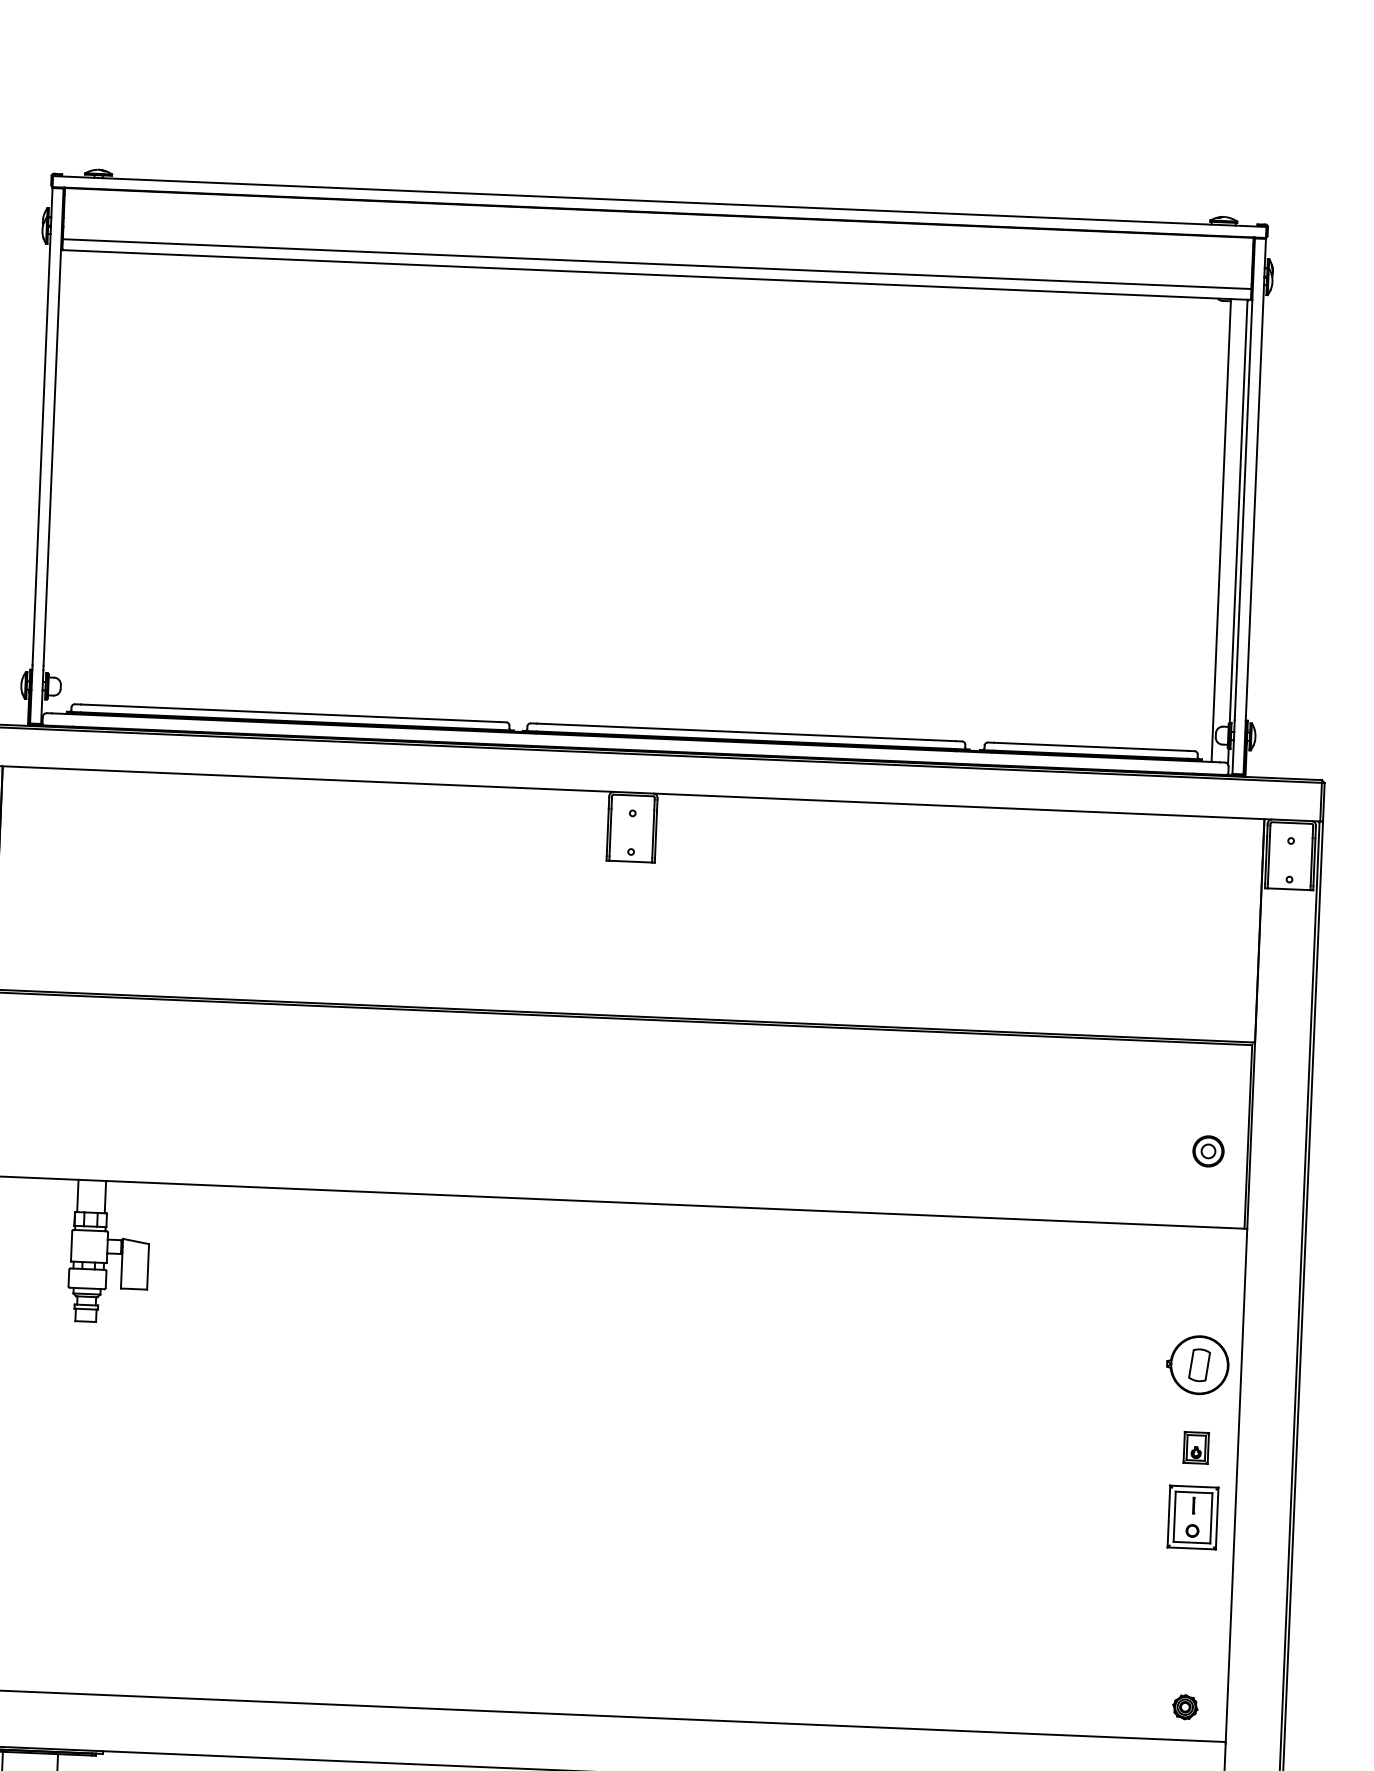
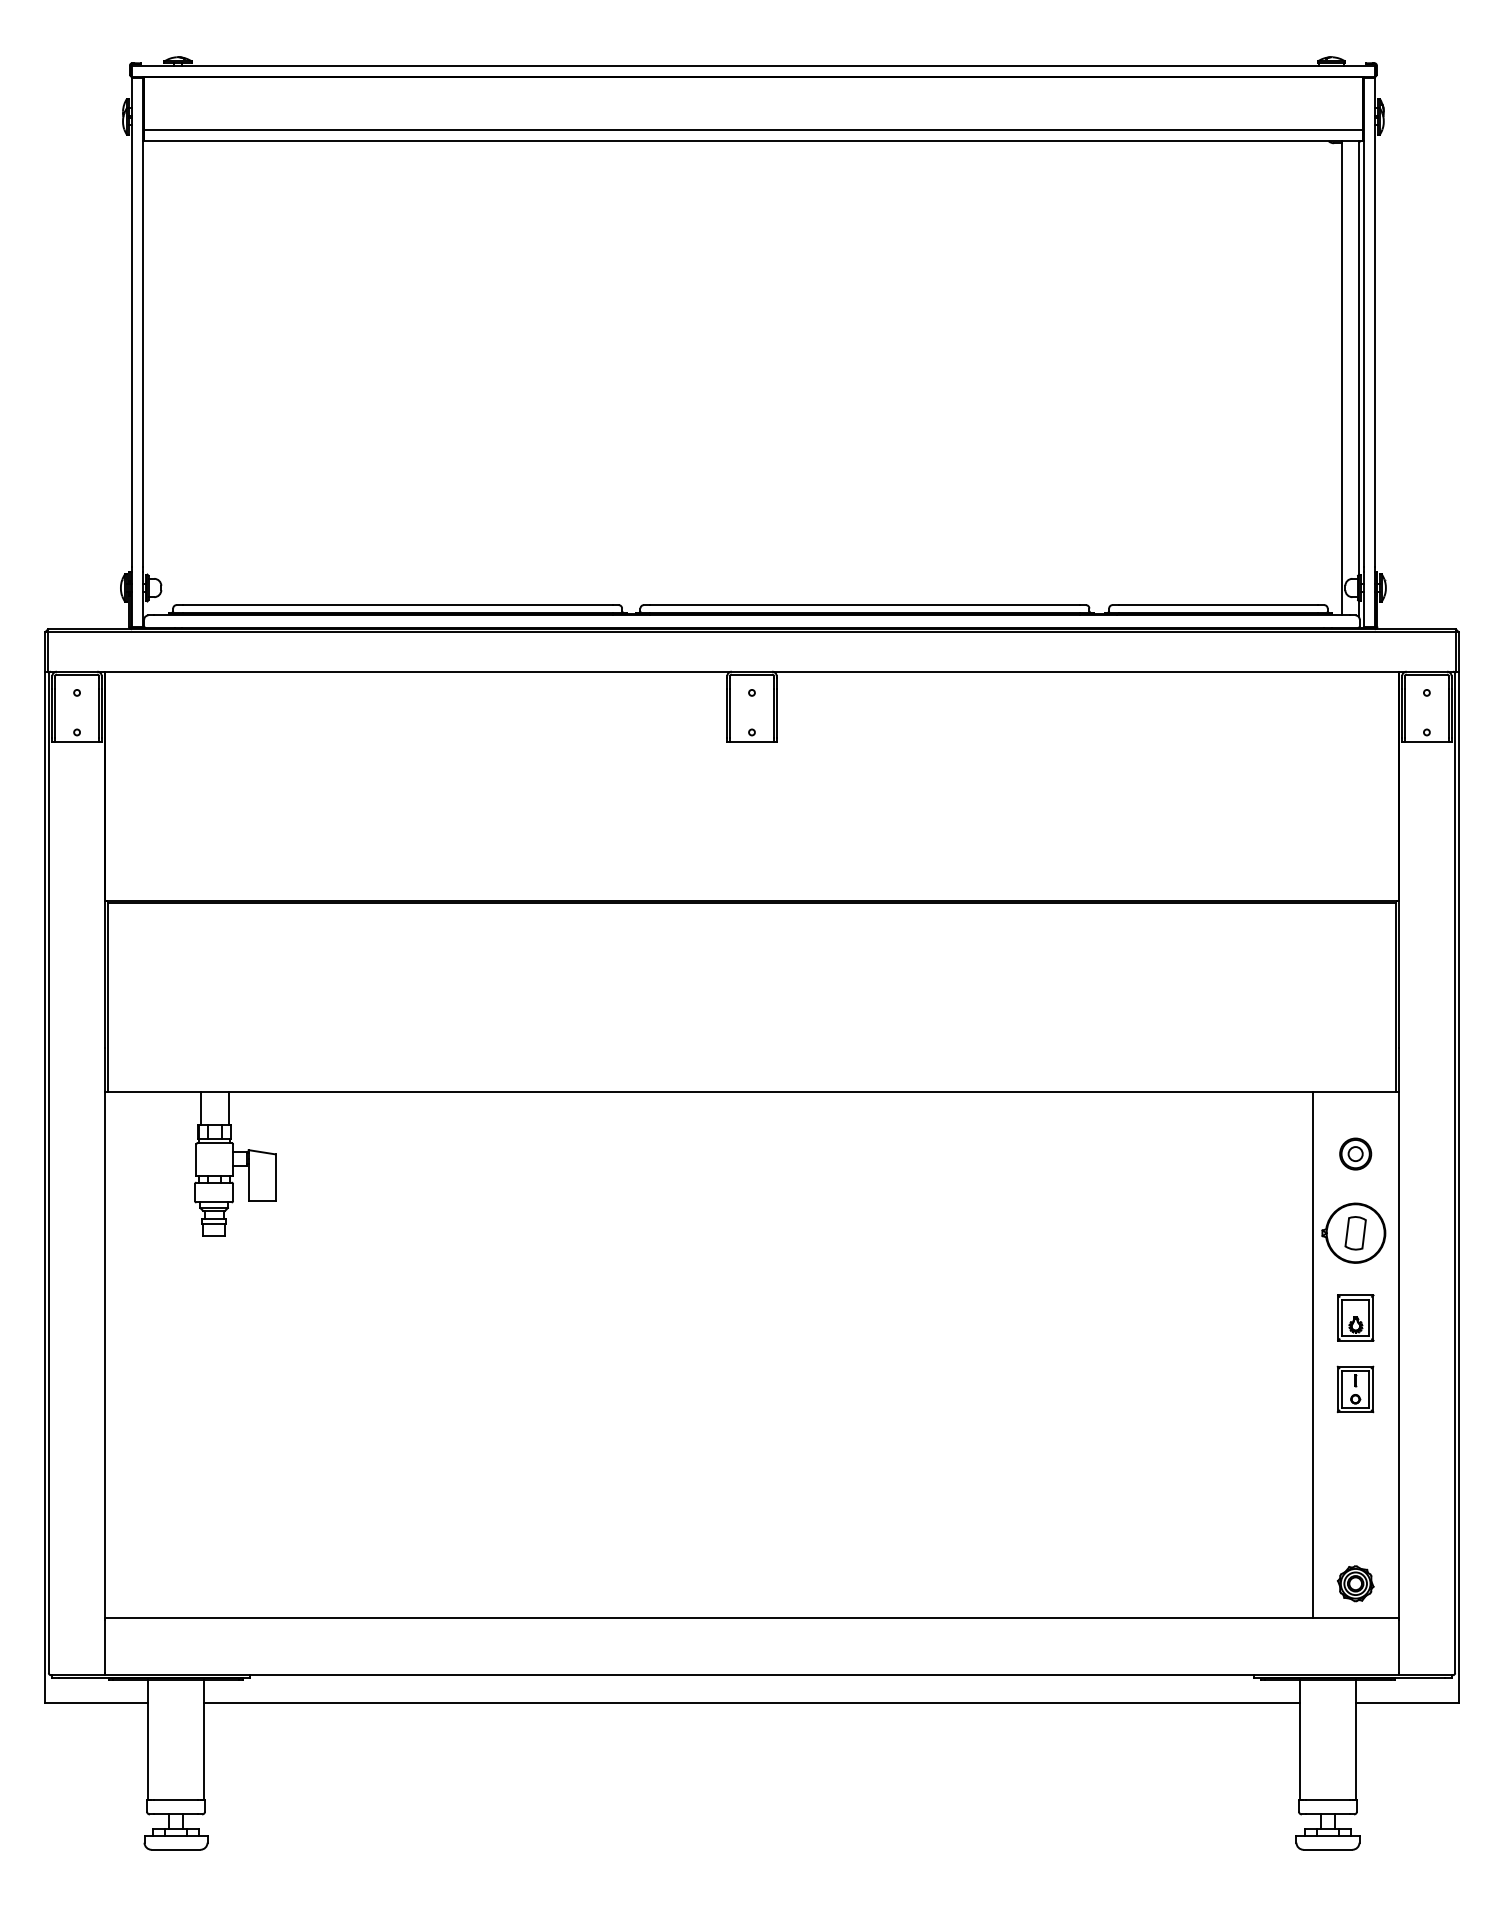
part: (1208, 1150) -> (1355, 1153), moved
part: (1195, 1447) -> (1355, 1317), size x1.43
line: (1152, 1481) -> (1312, 1354), added
part: (1192, 1517) -> (1355, 1389), size x0.71
part: (1185, 1706) -> (1355, 1583), size x1.43

